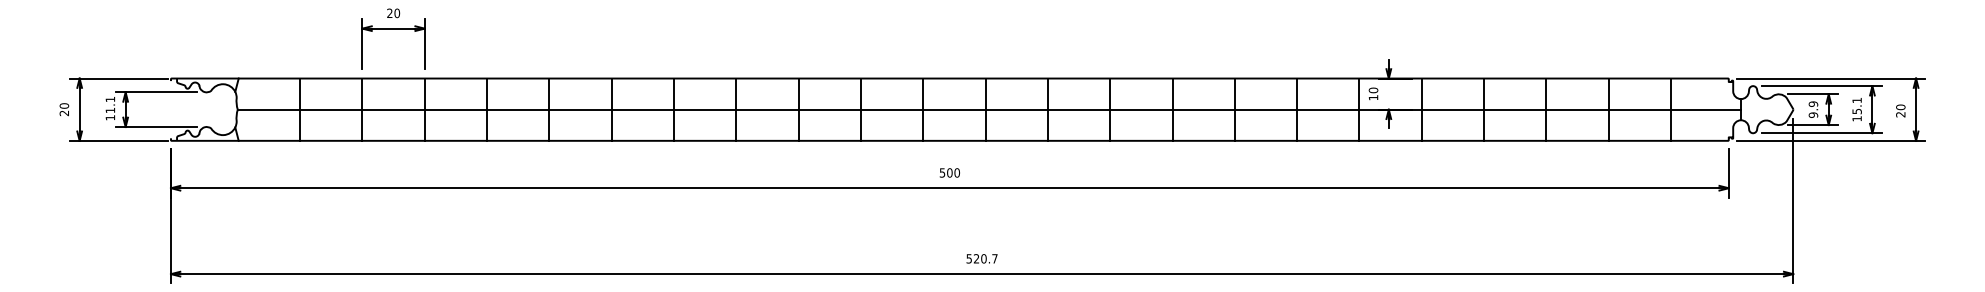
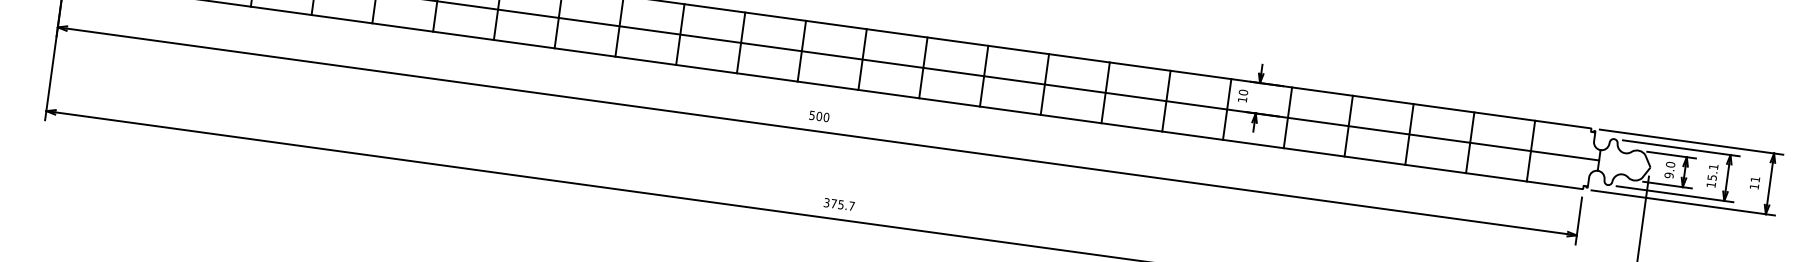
text: (1813, 103) -> (1670, 164), 9.9 -> 9.0
text: (1900, 110) -> (1754, 182), 20 -> 11
text: (976, 258) -> (833, 203), 520.7 -> 375.7

